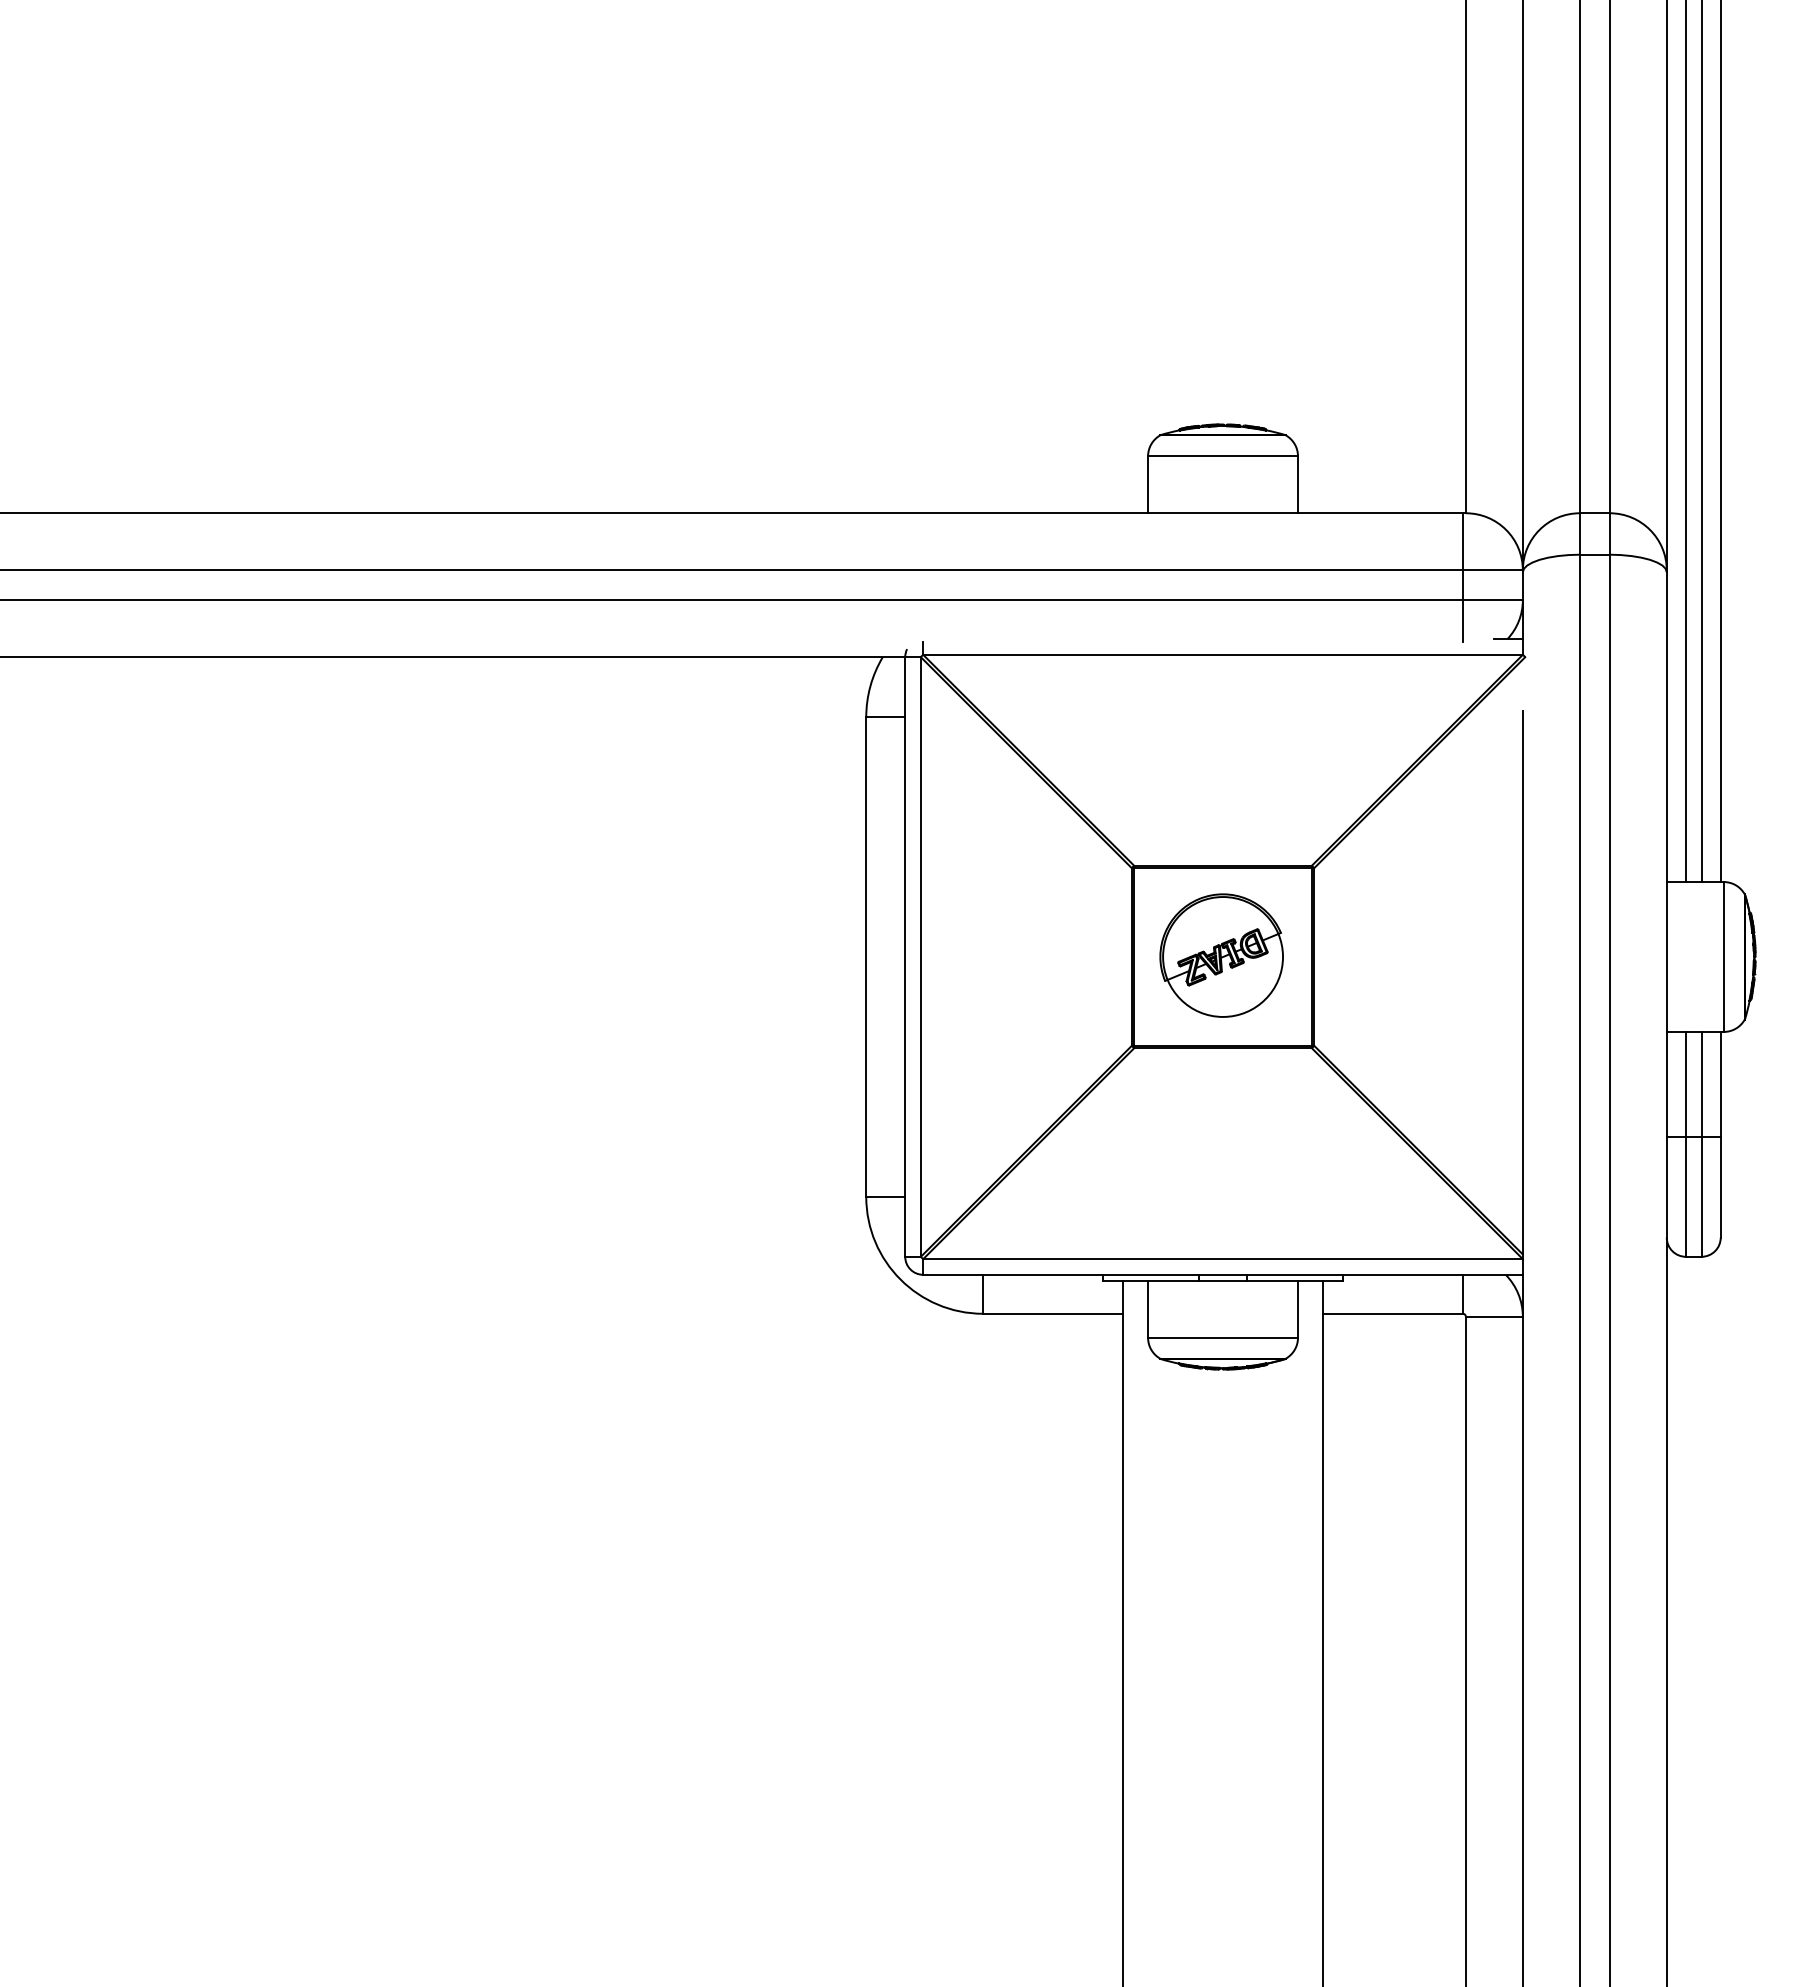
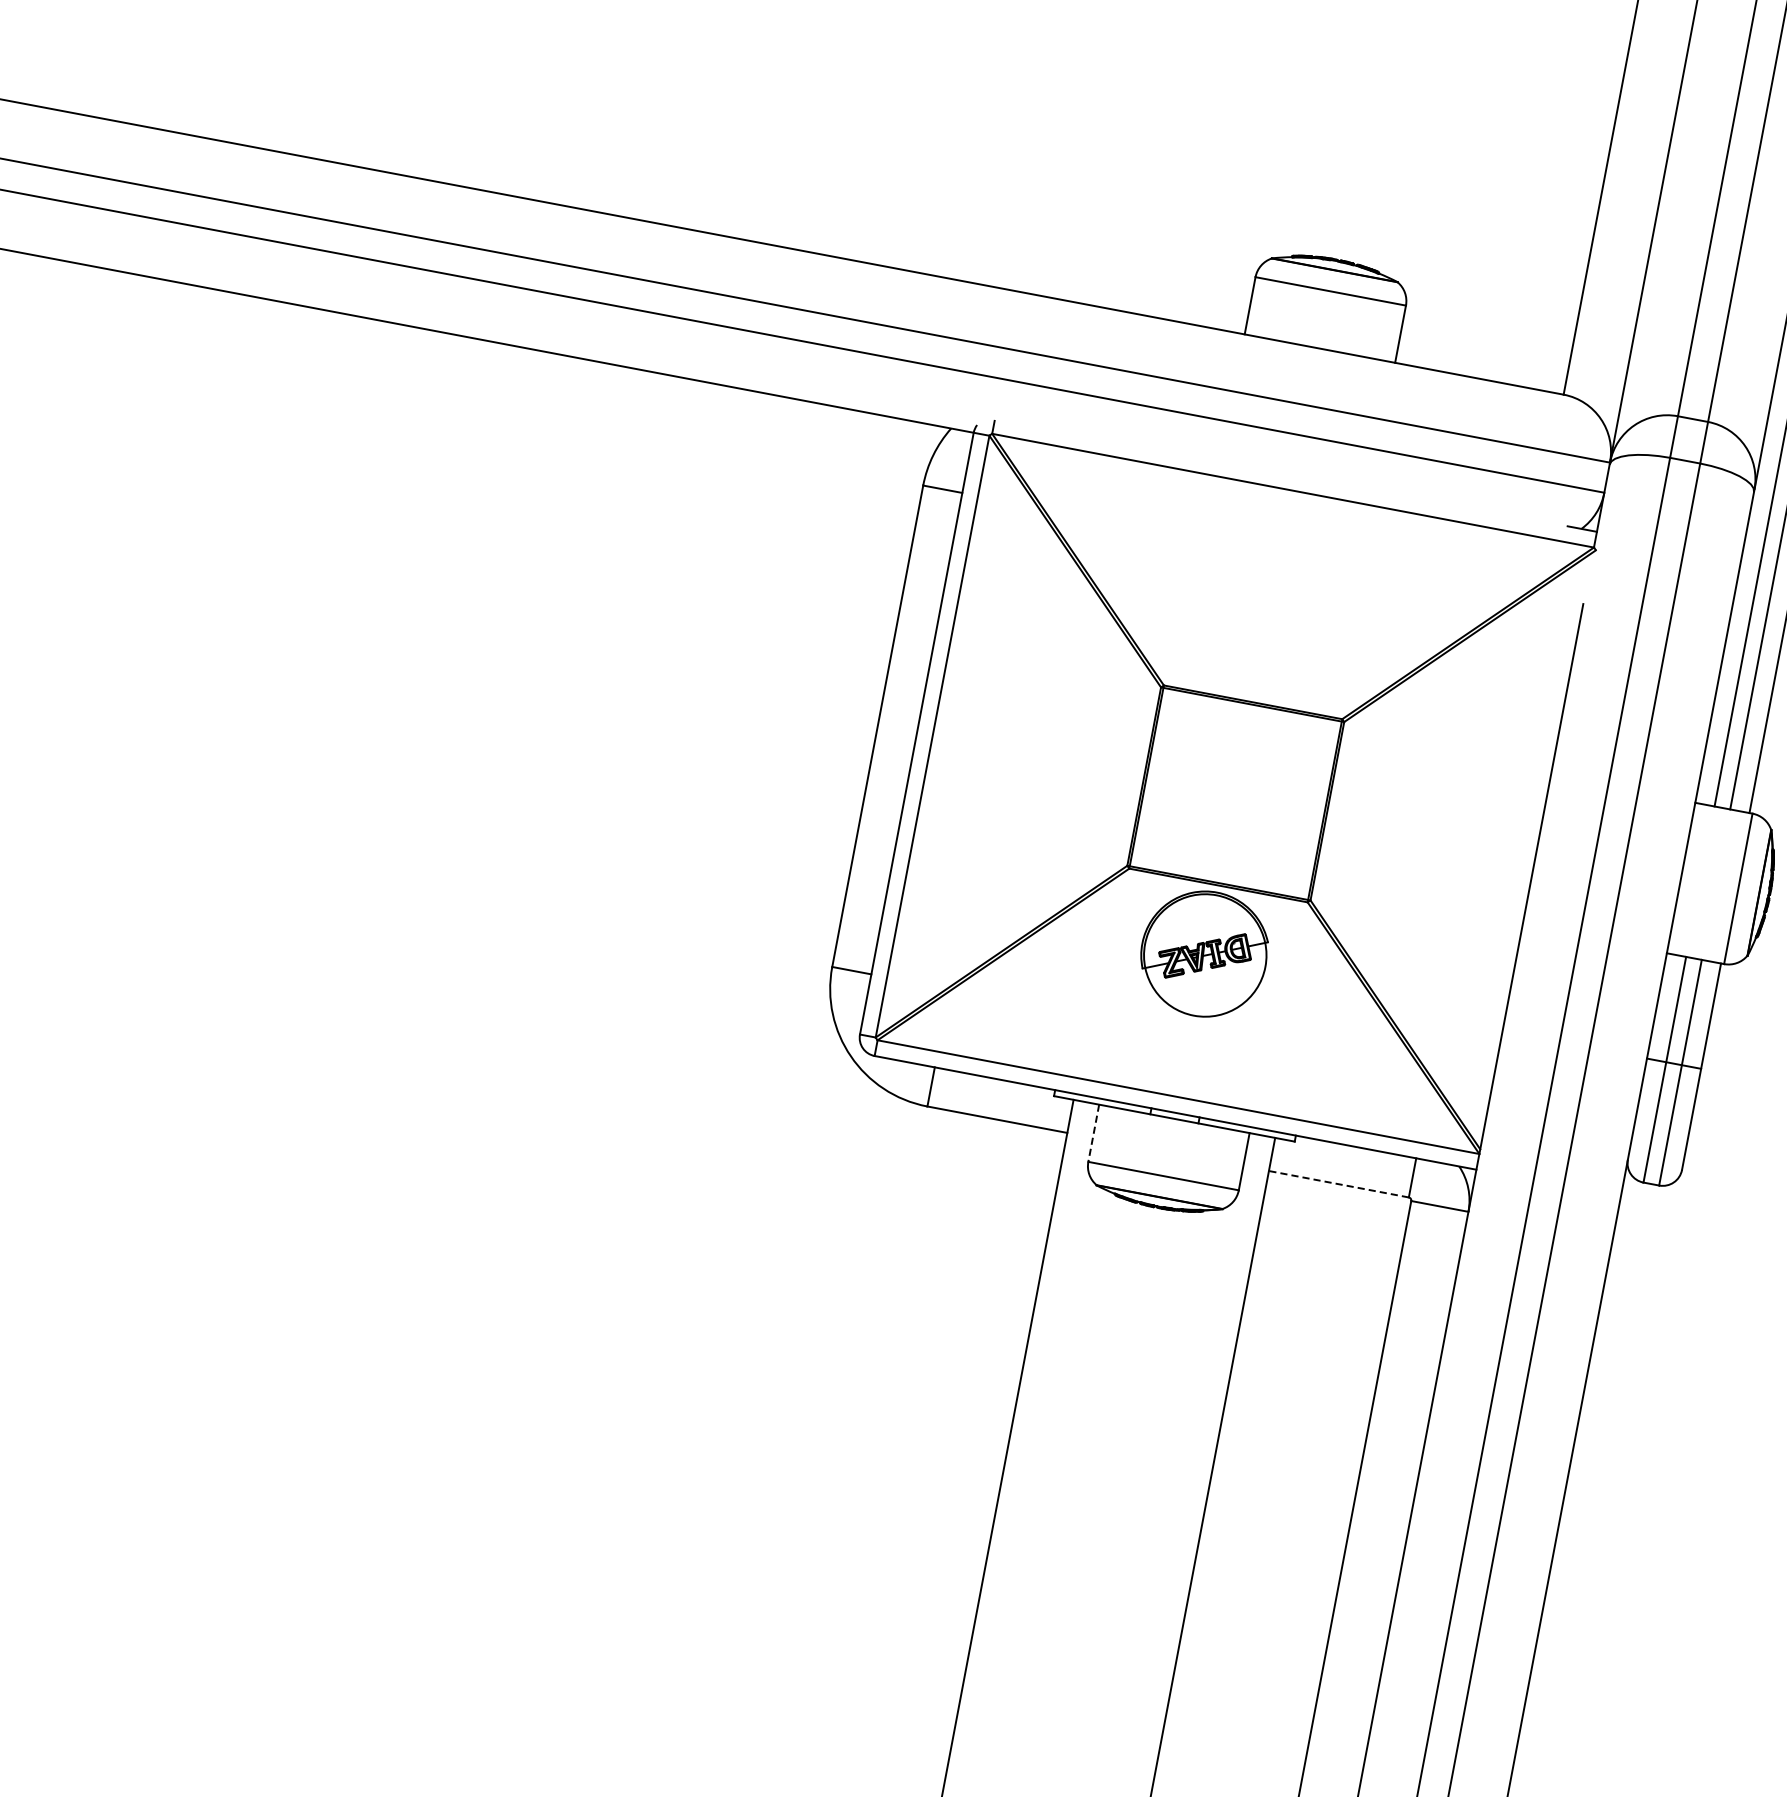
line: (1462, 577) -> (1548, 458), removed
part: (1221, 955) -> (1204, 953), moved
line: (1148, 1309) -> (1094, 1133), solid -> dashed
line: (1393, 1313) -> (1339, 1184), solid -> dashed

